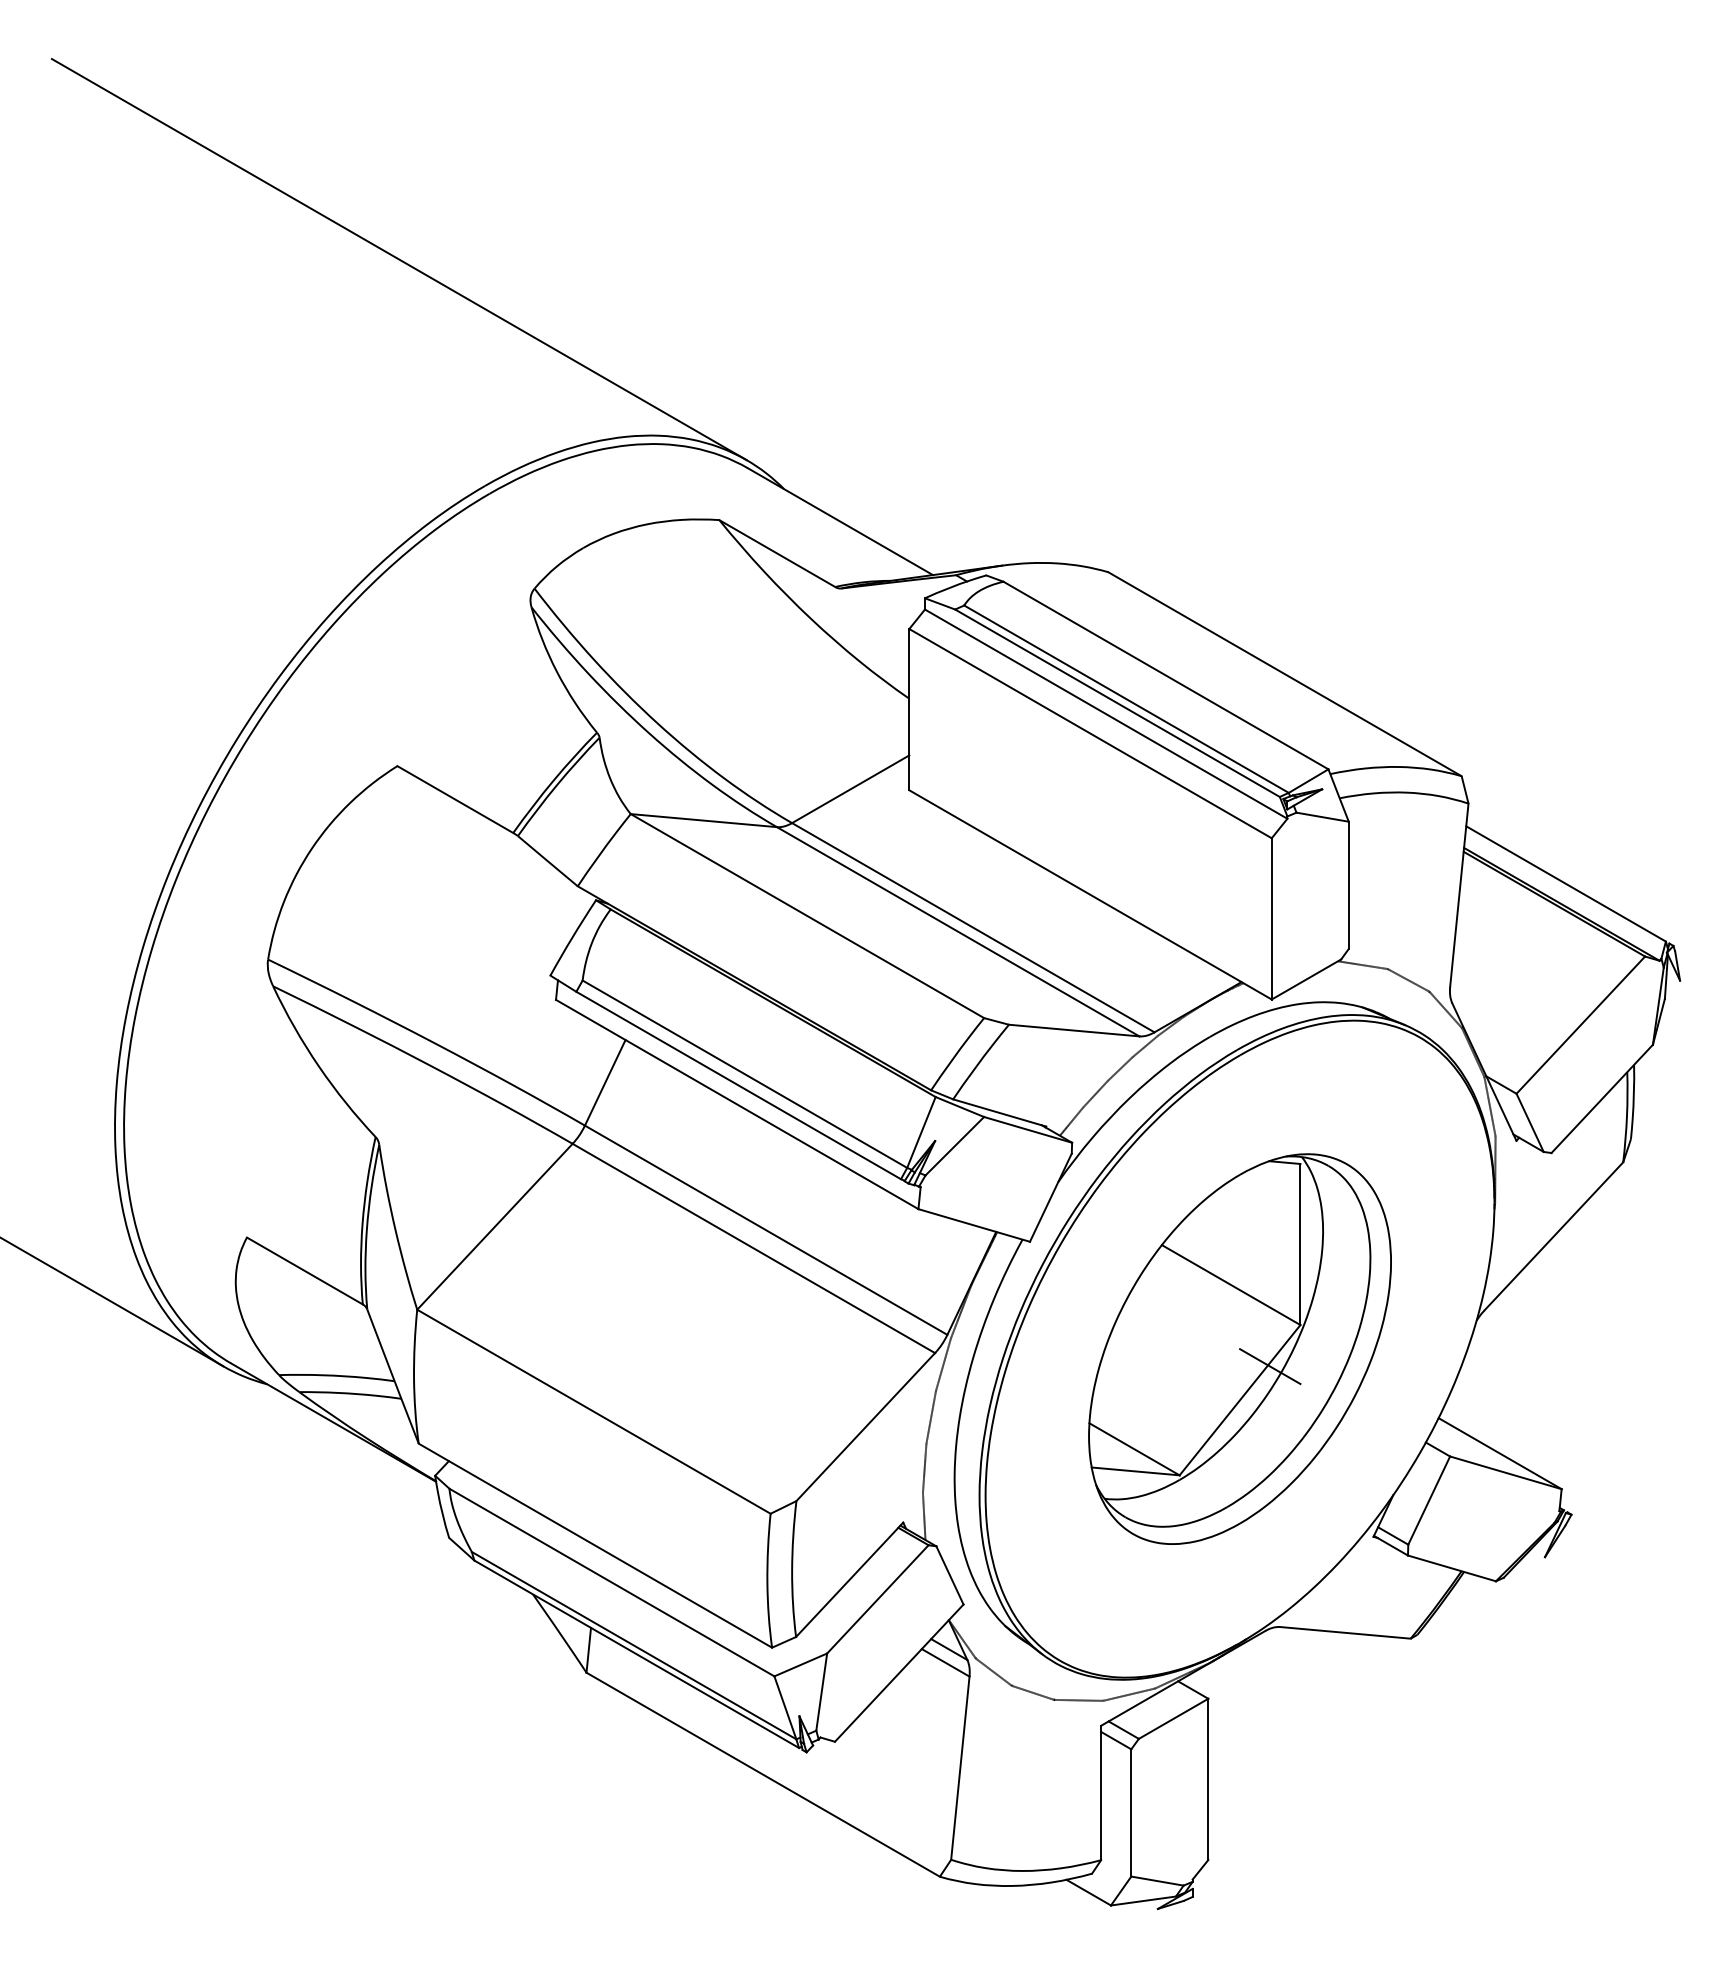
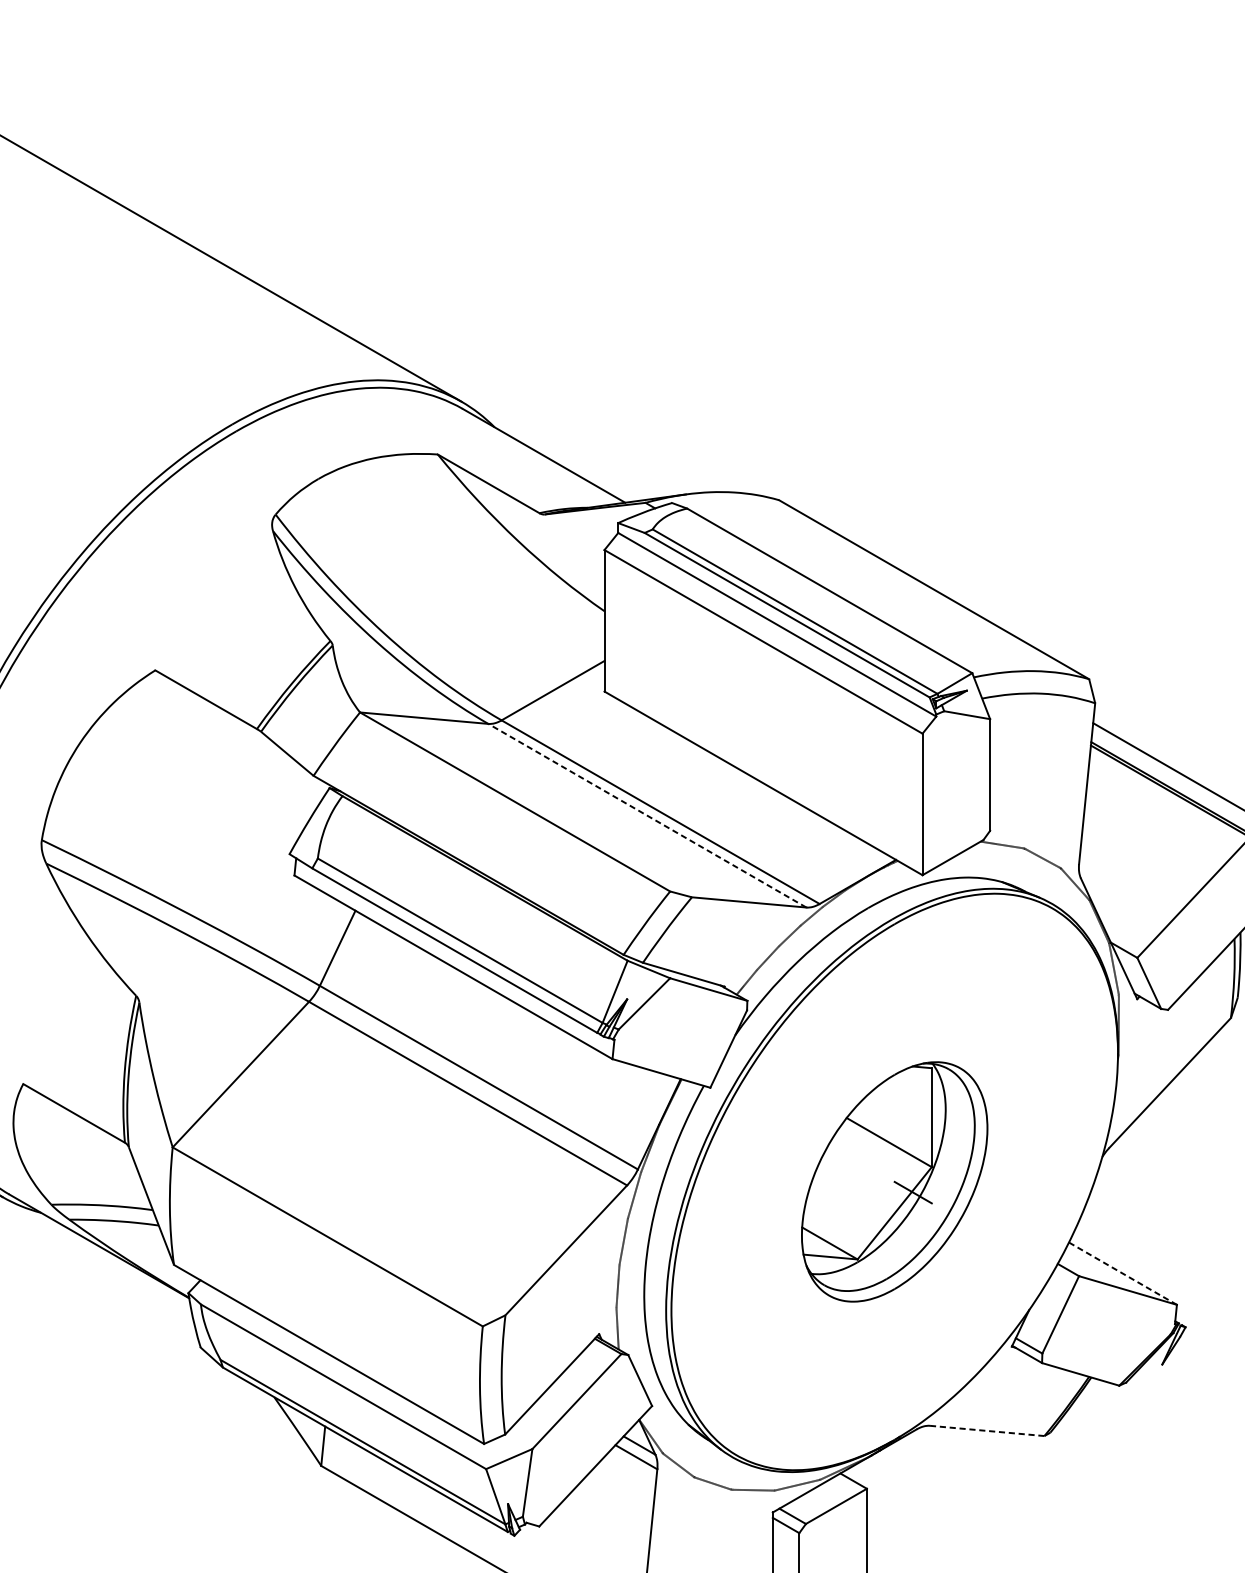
line: (957, 931) -> (646, 815), solid -> dashed
part: (1239, 1348) -> (894, 1181), size x0.7
line: (1500, 1453) -> (1123, 1273), solid -> dashed
line: (1344, 1632) -> (986, 1430), solid -> dashed

